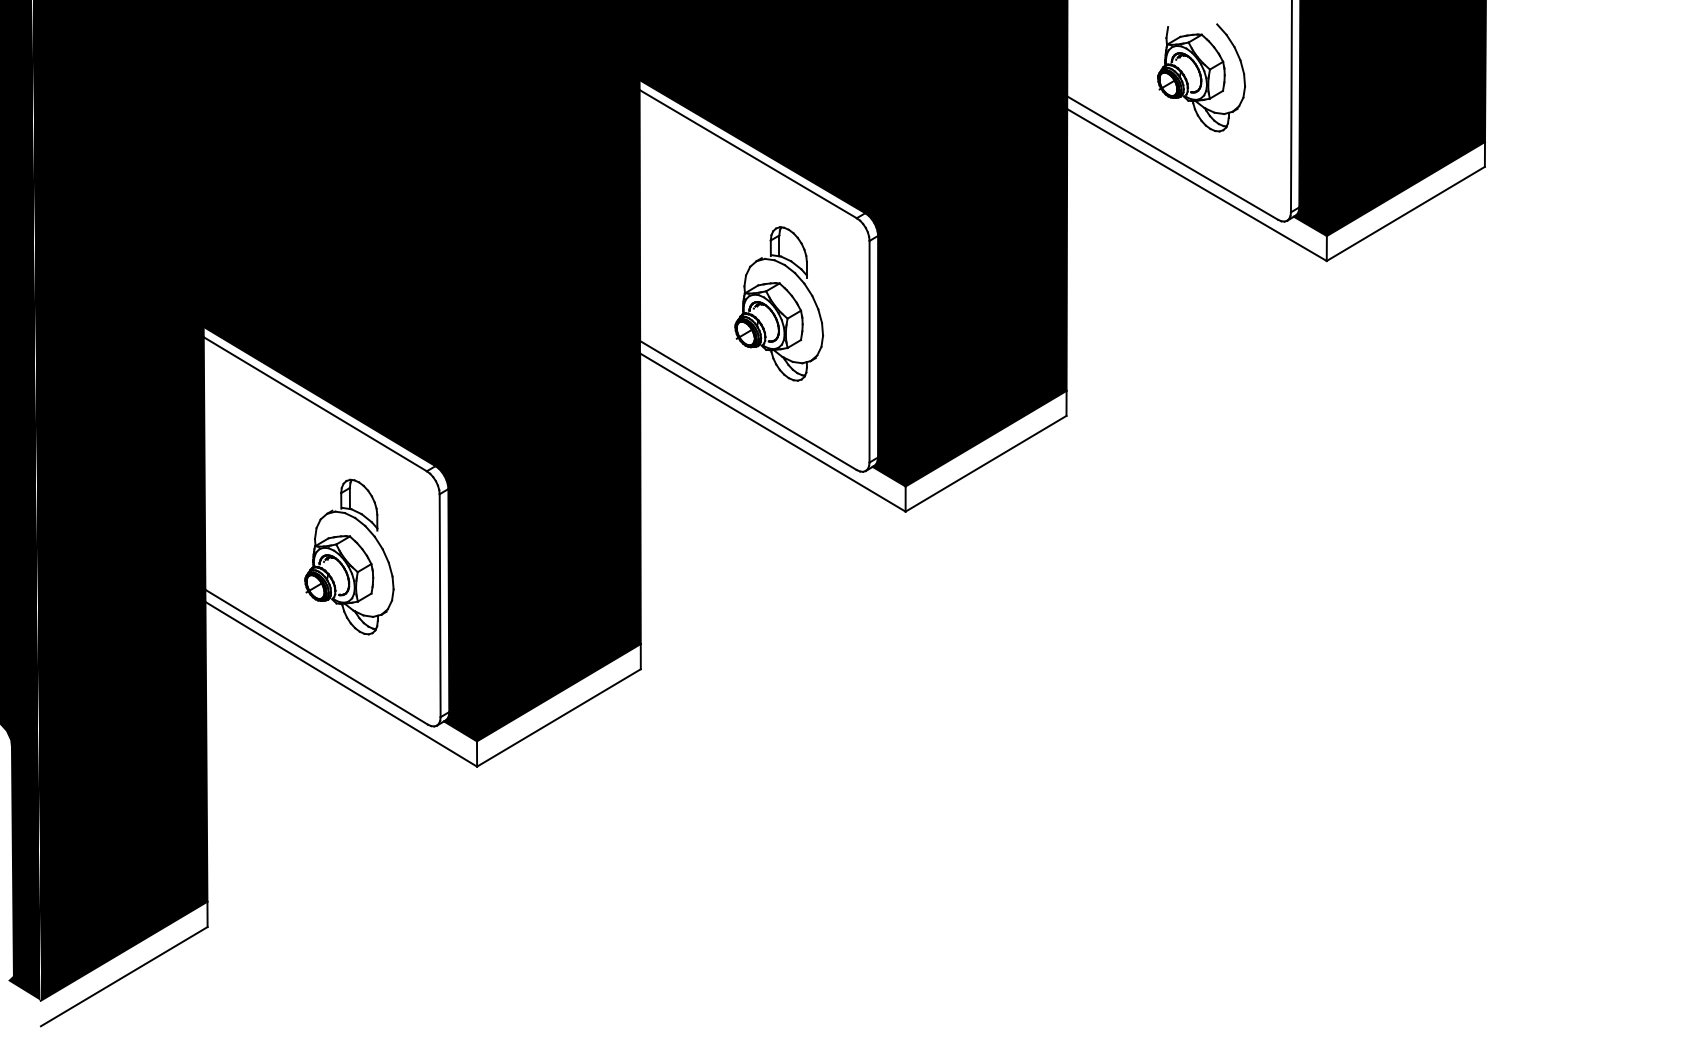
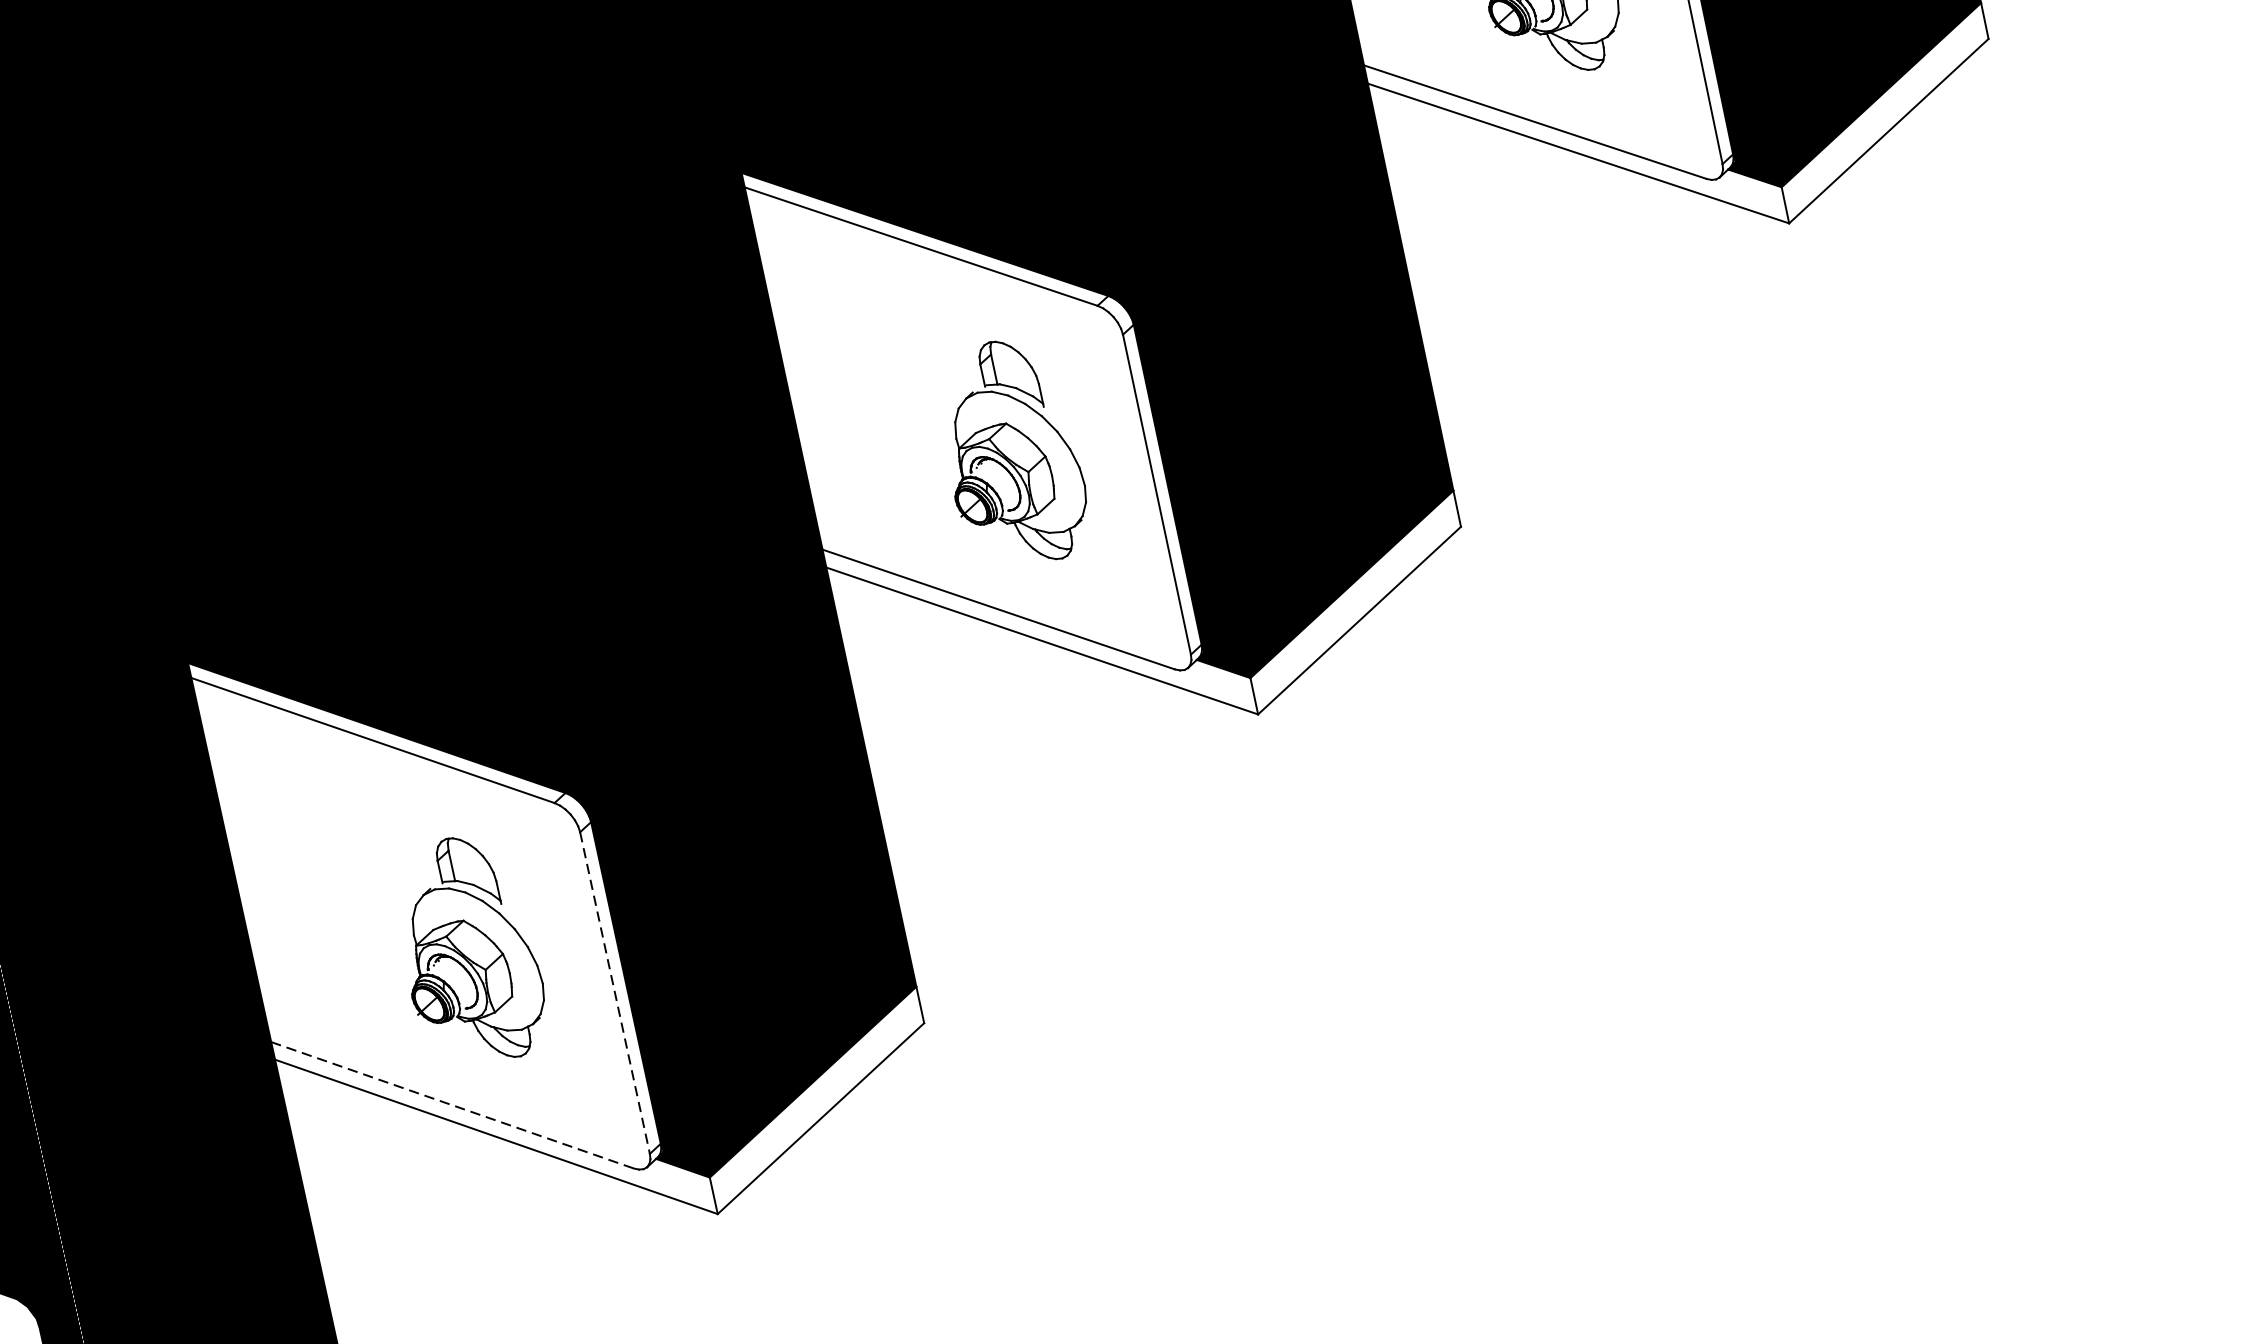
line: (440, 606) -> (615, 994), solid -> dashed
line: (317, 657) -> (453, 1105), solid -> dashed

